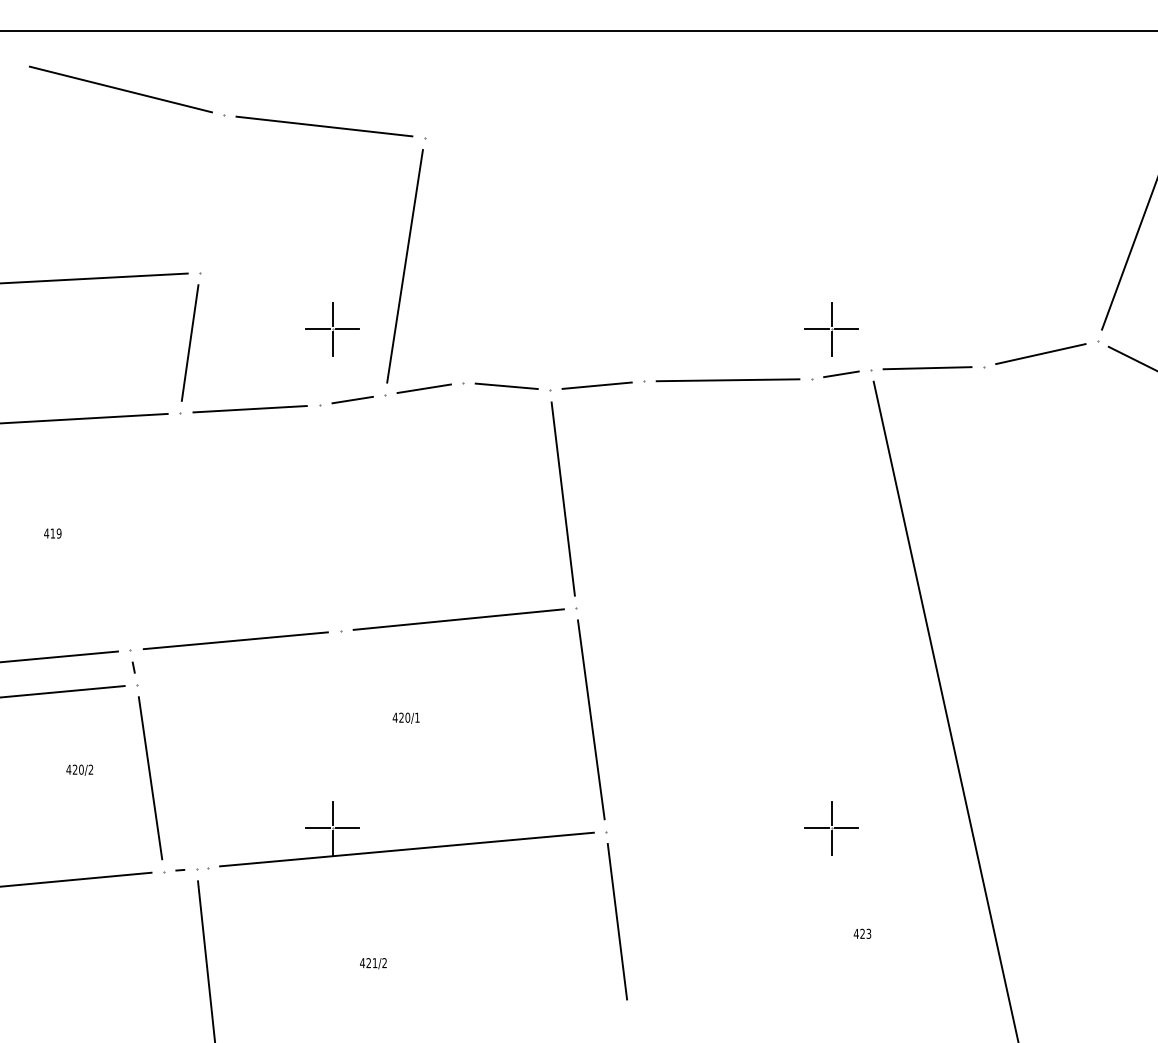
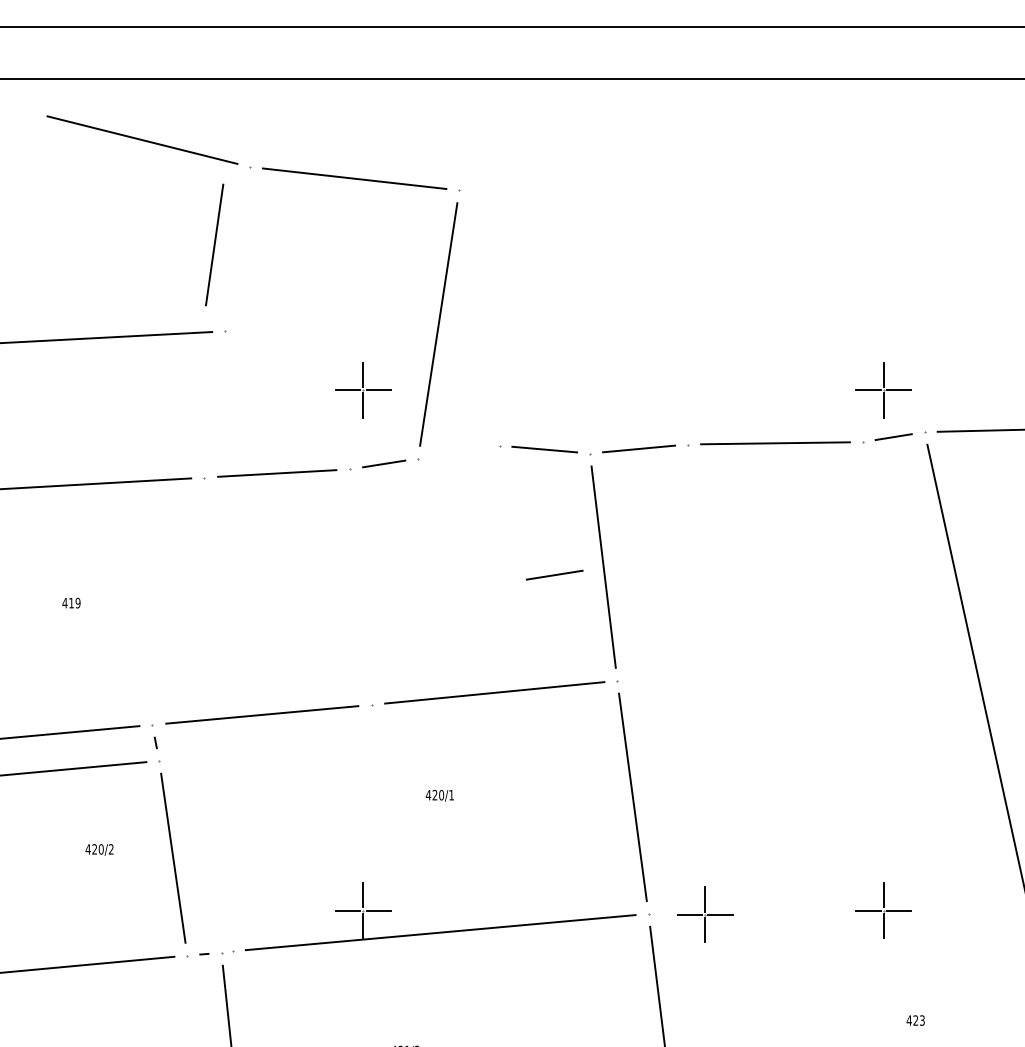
line: (189, 342) -> (213, 244), moved
line: (423, 388) -> (553, 574), moved
part: (660, 832) -> (705, 914), added

